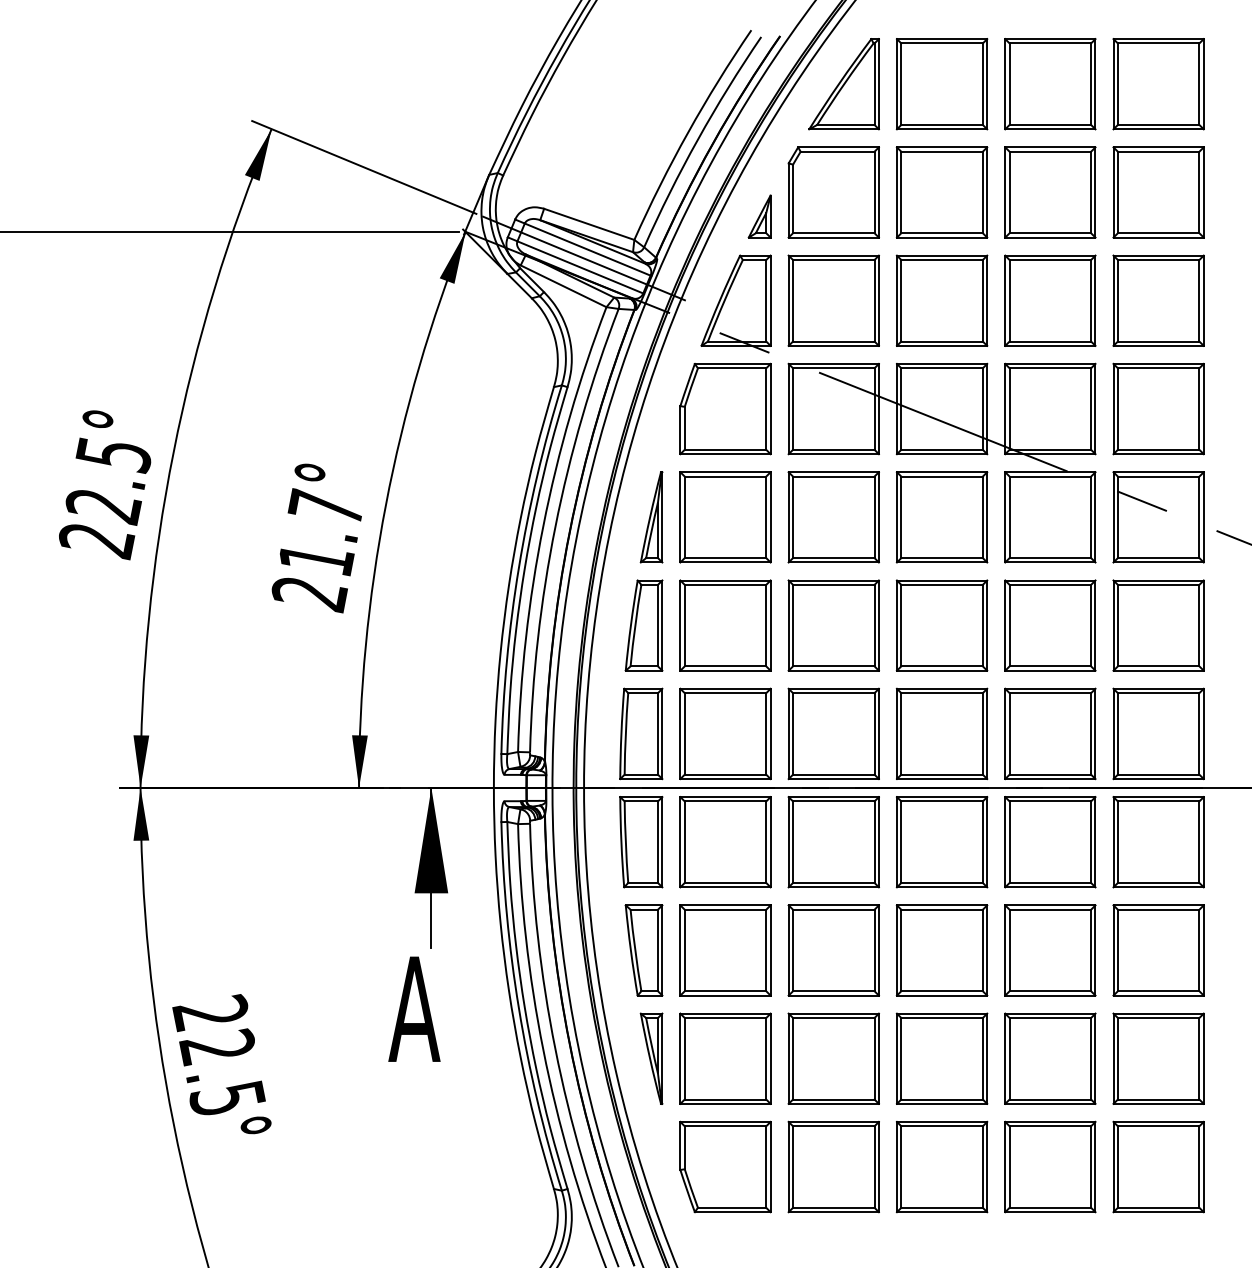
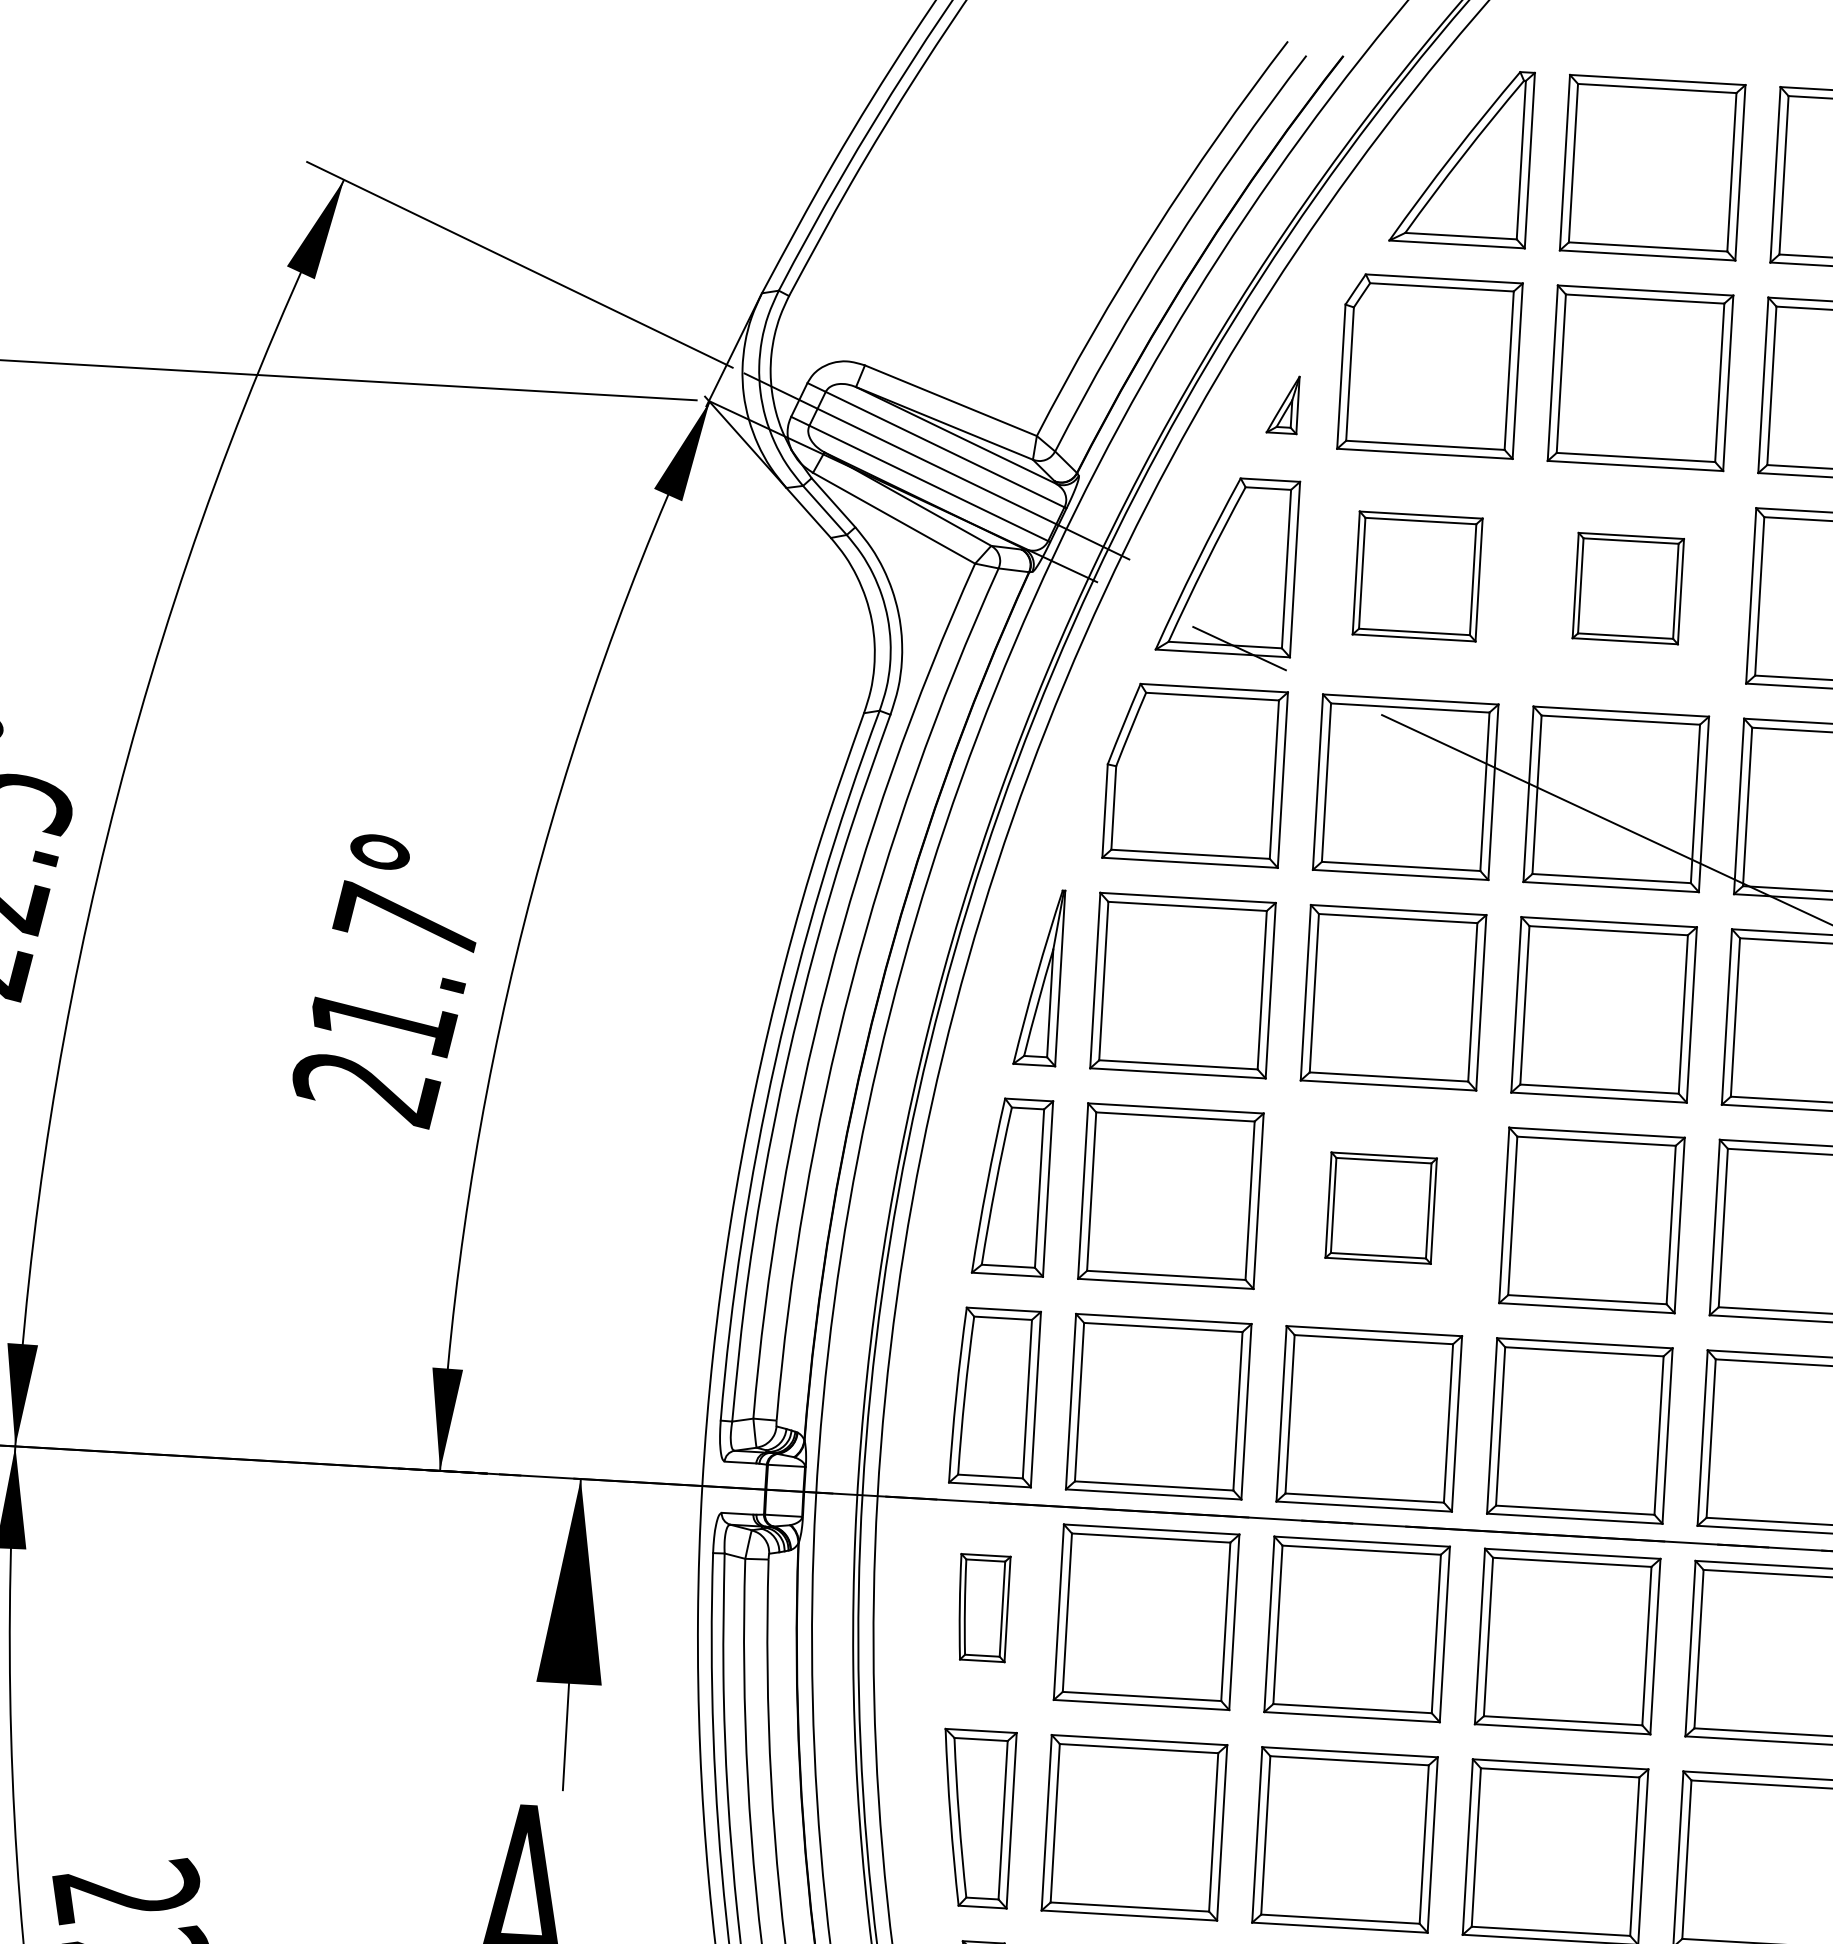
part: (759, 216) -> (1282, 404), size x0.7
part: (833, 300) -> (1417, 576), size x0.7
part: (941, 300) -> (1627, 588), size x0.6
part: (833, 625) -> (1380, 1208), size x0.6
part: (641, 842) -> (983, 1608), size x0.6

